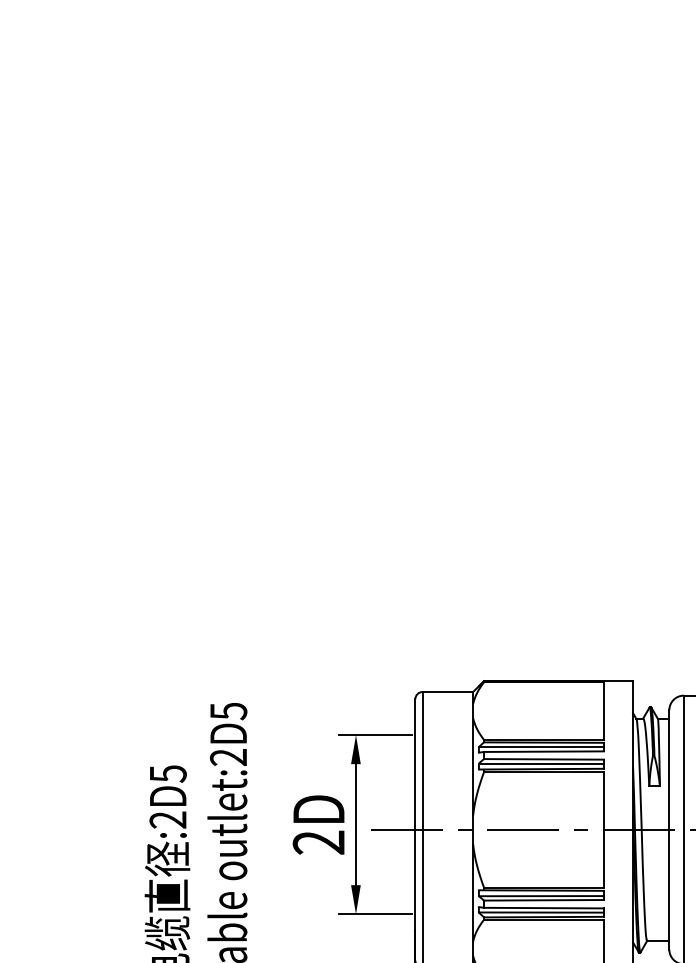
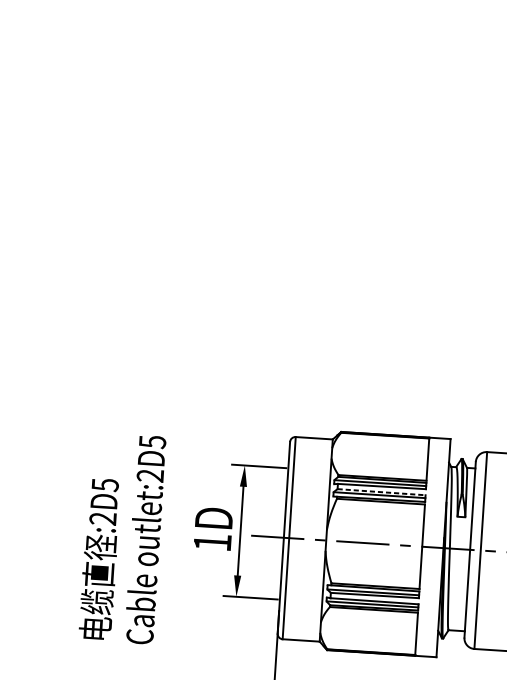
line: (544, 759) -> (381, 492), solid -> dashed
text: (318, 842) -> (212, 542), 2D -> 1D

